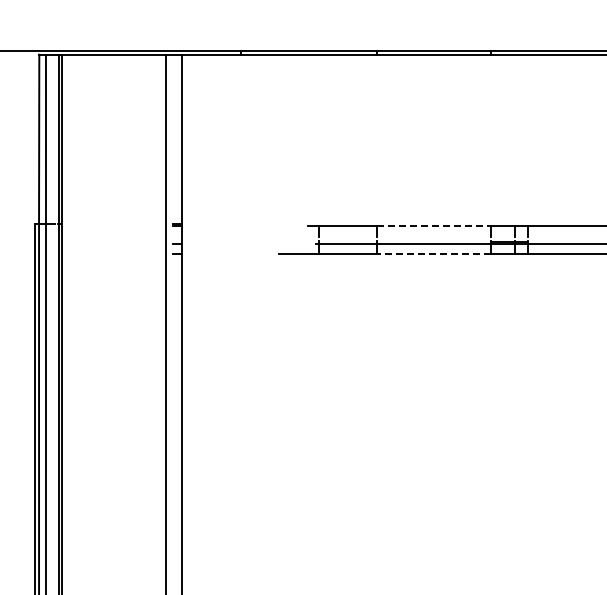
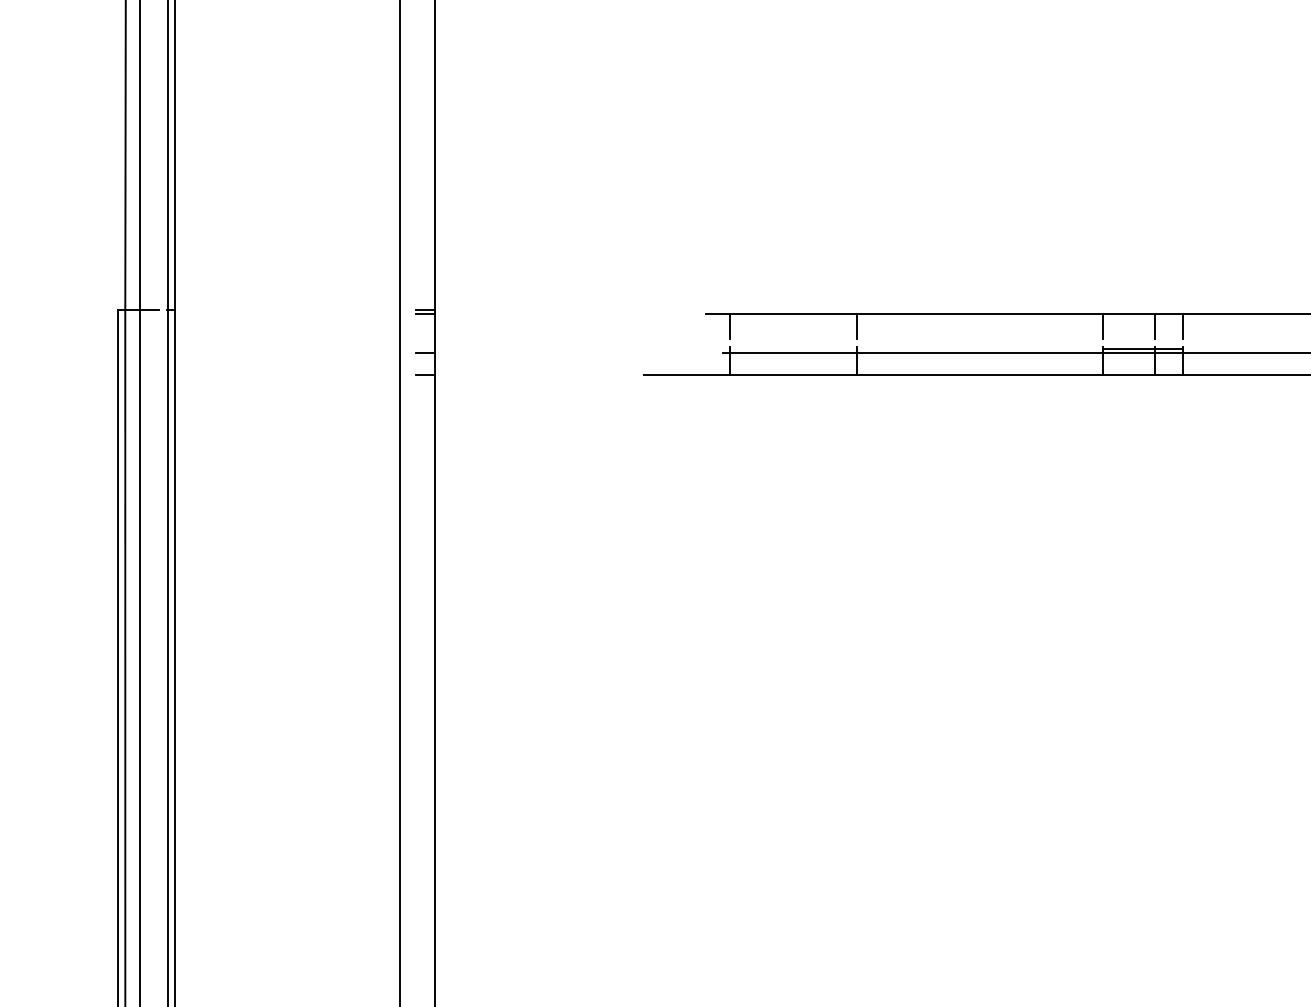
line: (434, 225) -> (980, 313), dashed -> solid
line: (434, 254) -> (980, 376), dashed -> solid

